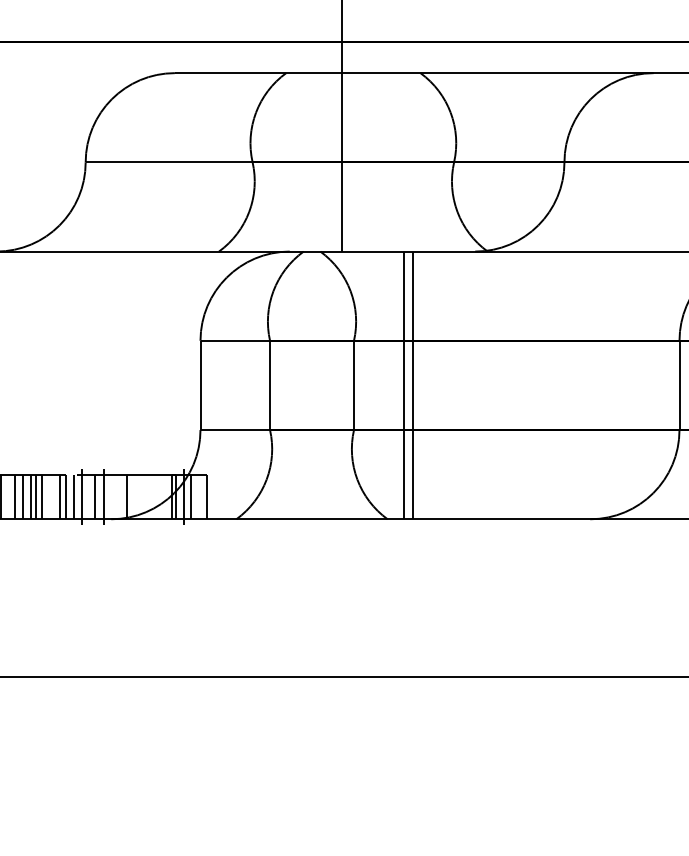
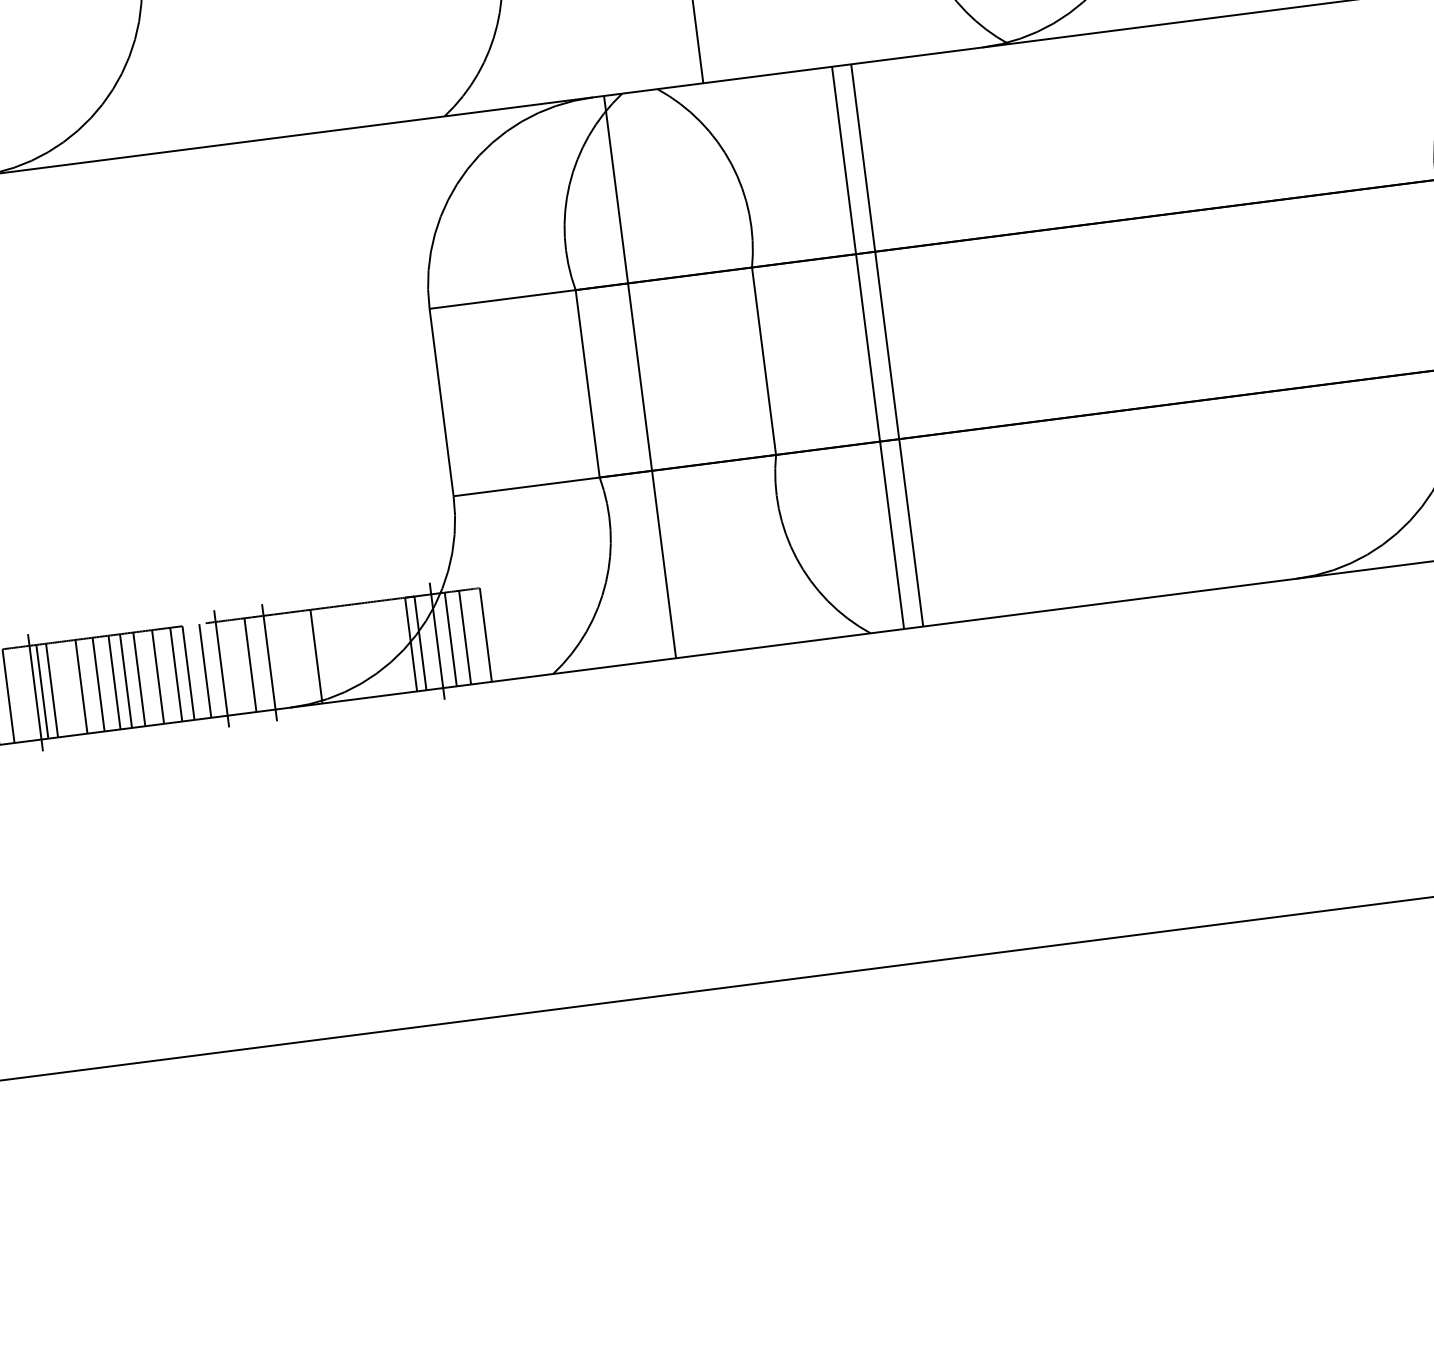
line: (294, 385) -> (639, 377), added
line: (51, 496) -> (158, 675), added
line: (197, 496) -> (465, 636), added

